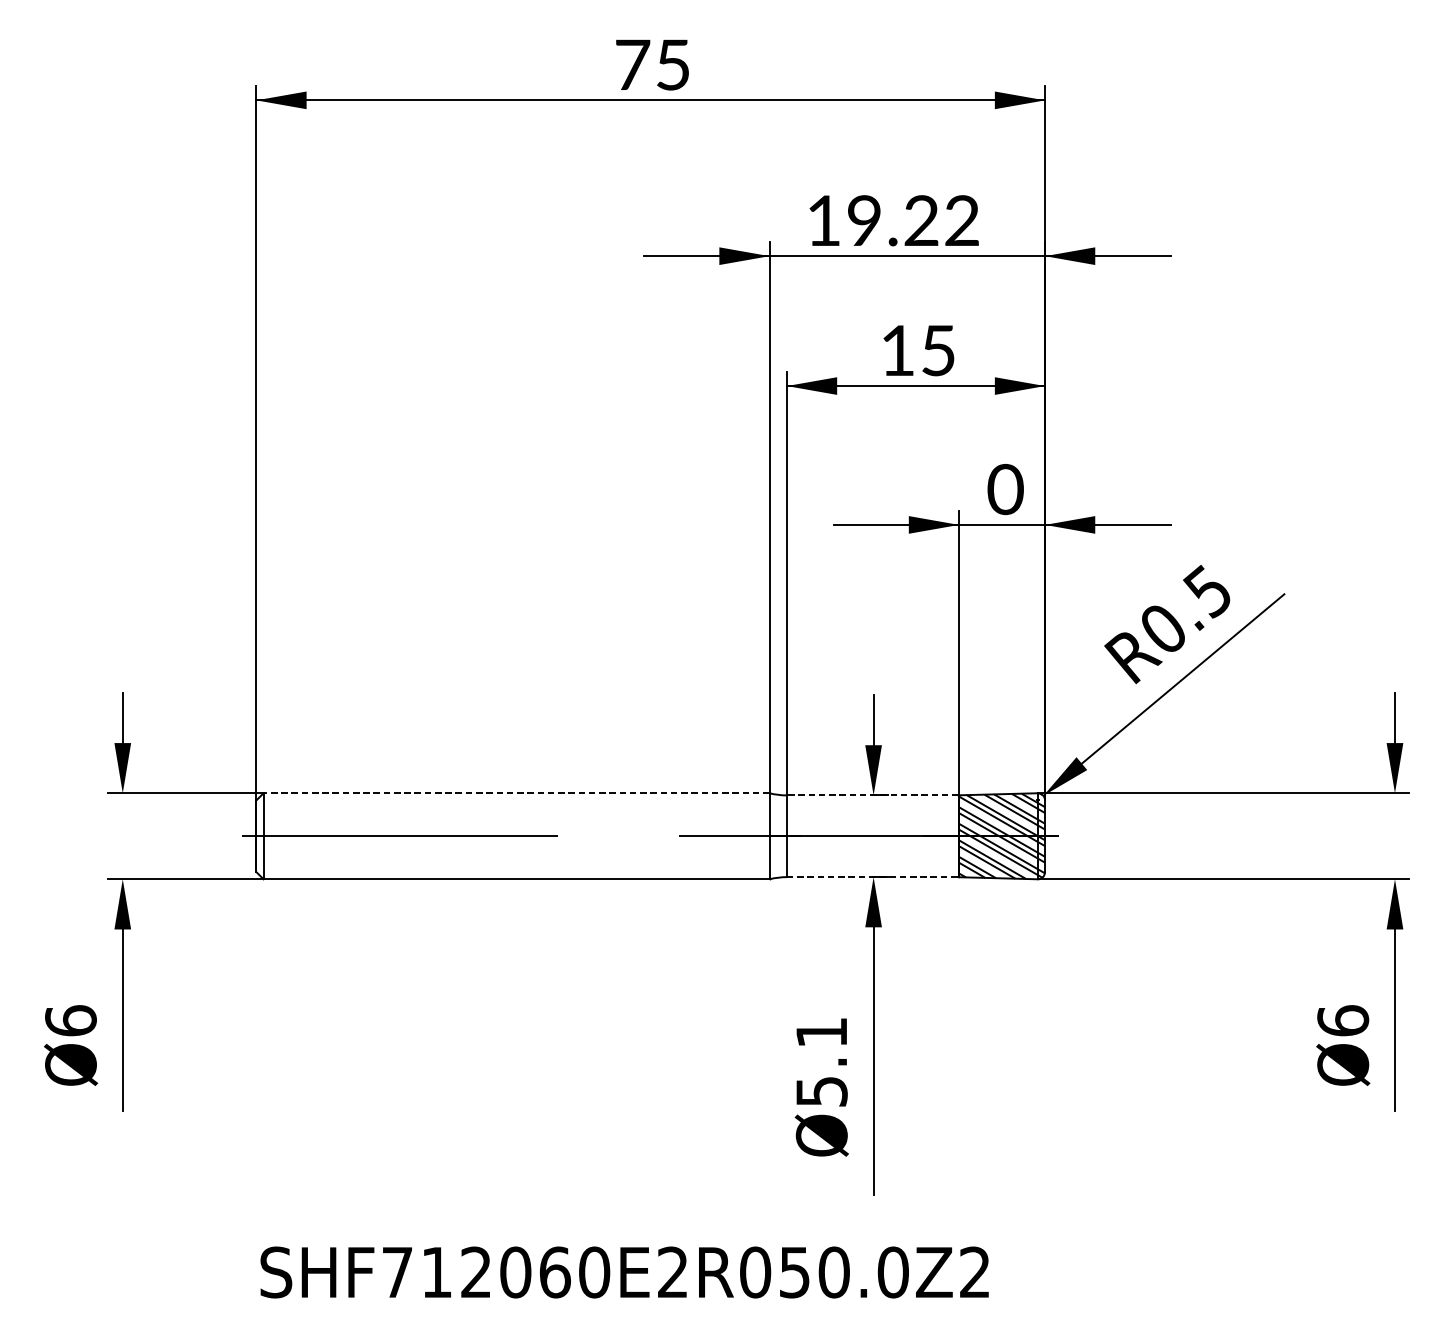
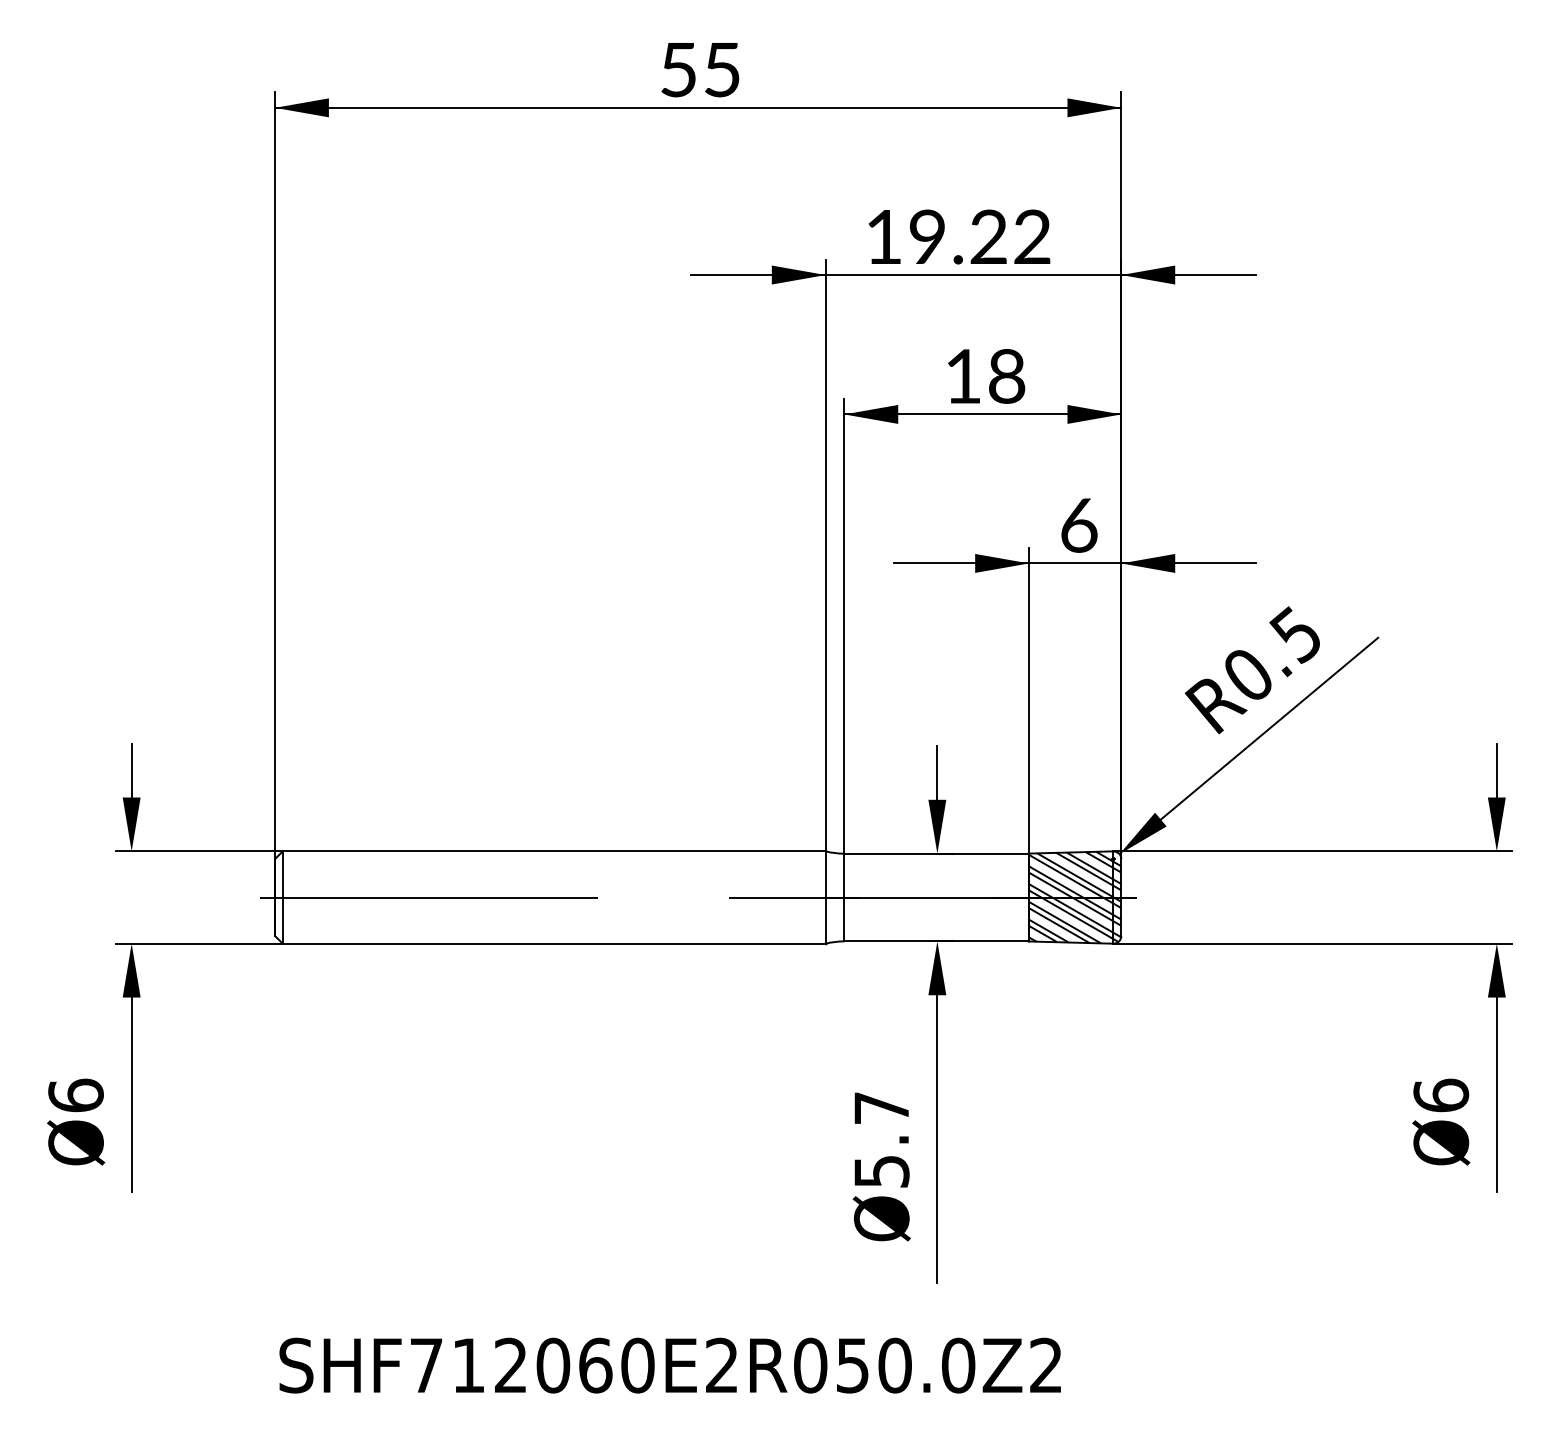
text: (633, 65) -> (679, 70), 75 -> 55
text: (938, 350) -> (1007, 376), 15 -> 18
text: (1005, 489) -> (1078, 525), 0 -> 6
line: (515, 793) -> (553, 851), dashed -> solid
line: (871, 795) -> (935, 853), dashed -> solid
line: (872, 877) -> (936, 941), dashed -> solid
text: (821, 1031) -> (881, 1107), Ø5.1 -> Ø5.7

